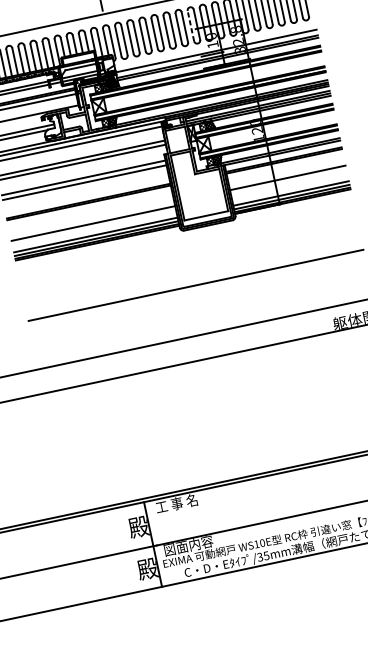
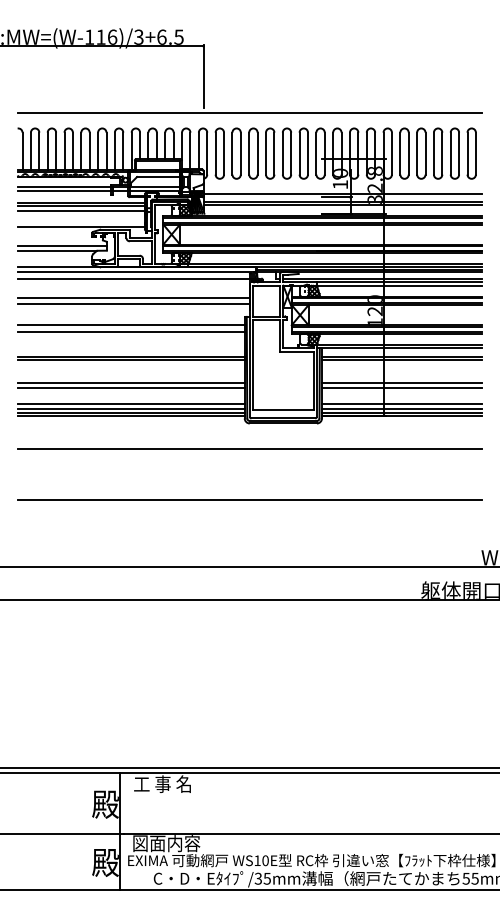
line: (190, 25) -> (316, 153), dashed -> solid
line: (288, 182) -> (401, 388), added
line: (92, 219) -> (130, 382), added
line: (188, 249) -> (249, 449), added

